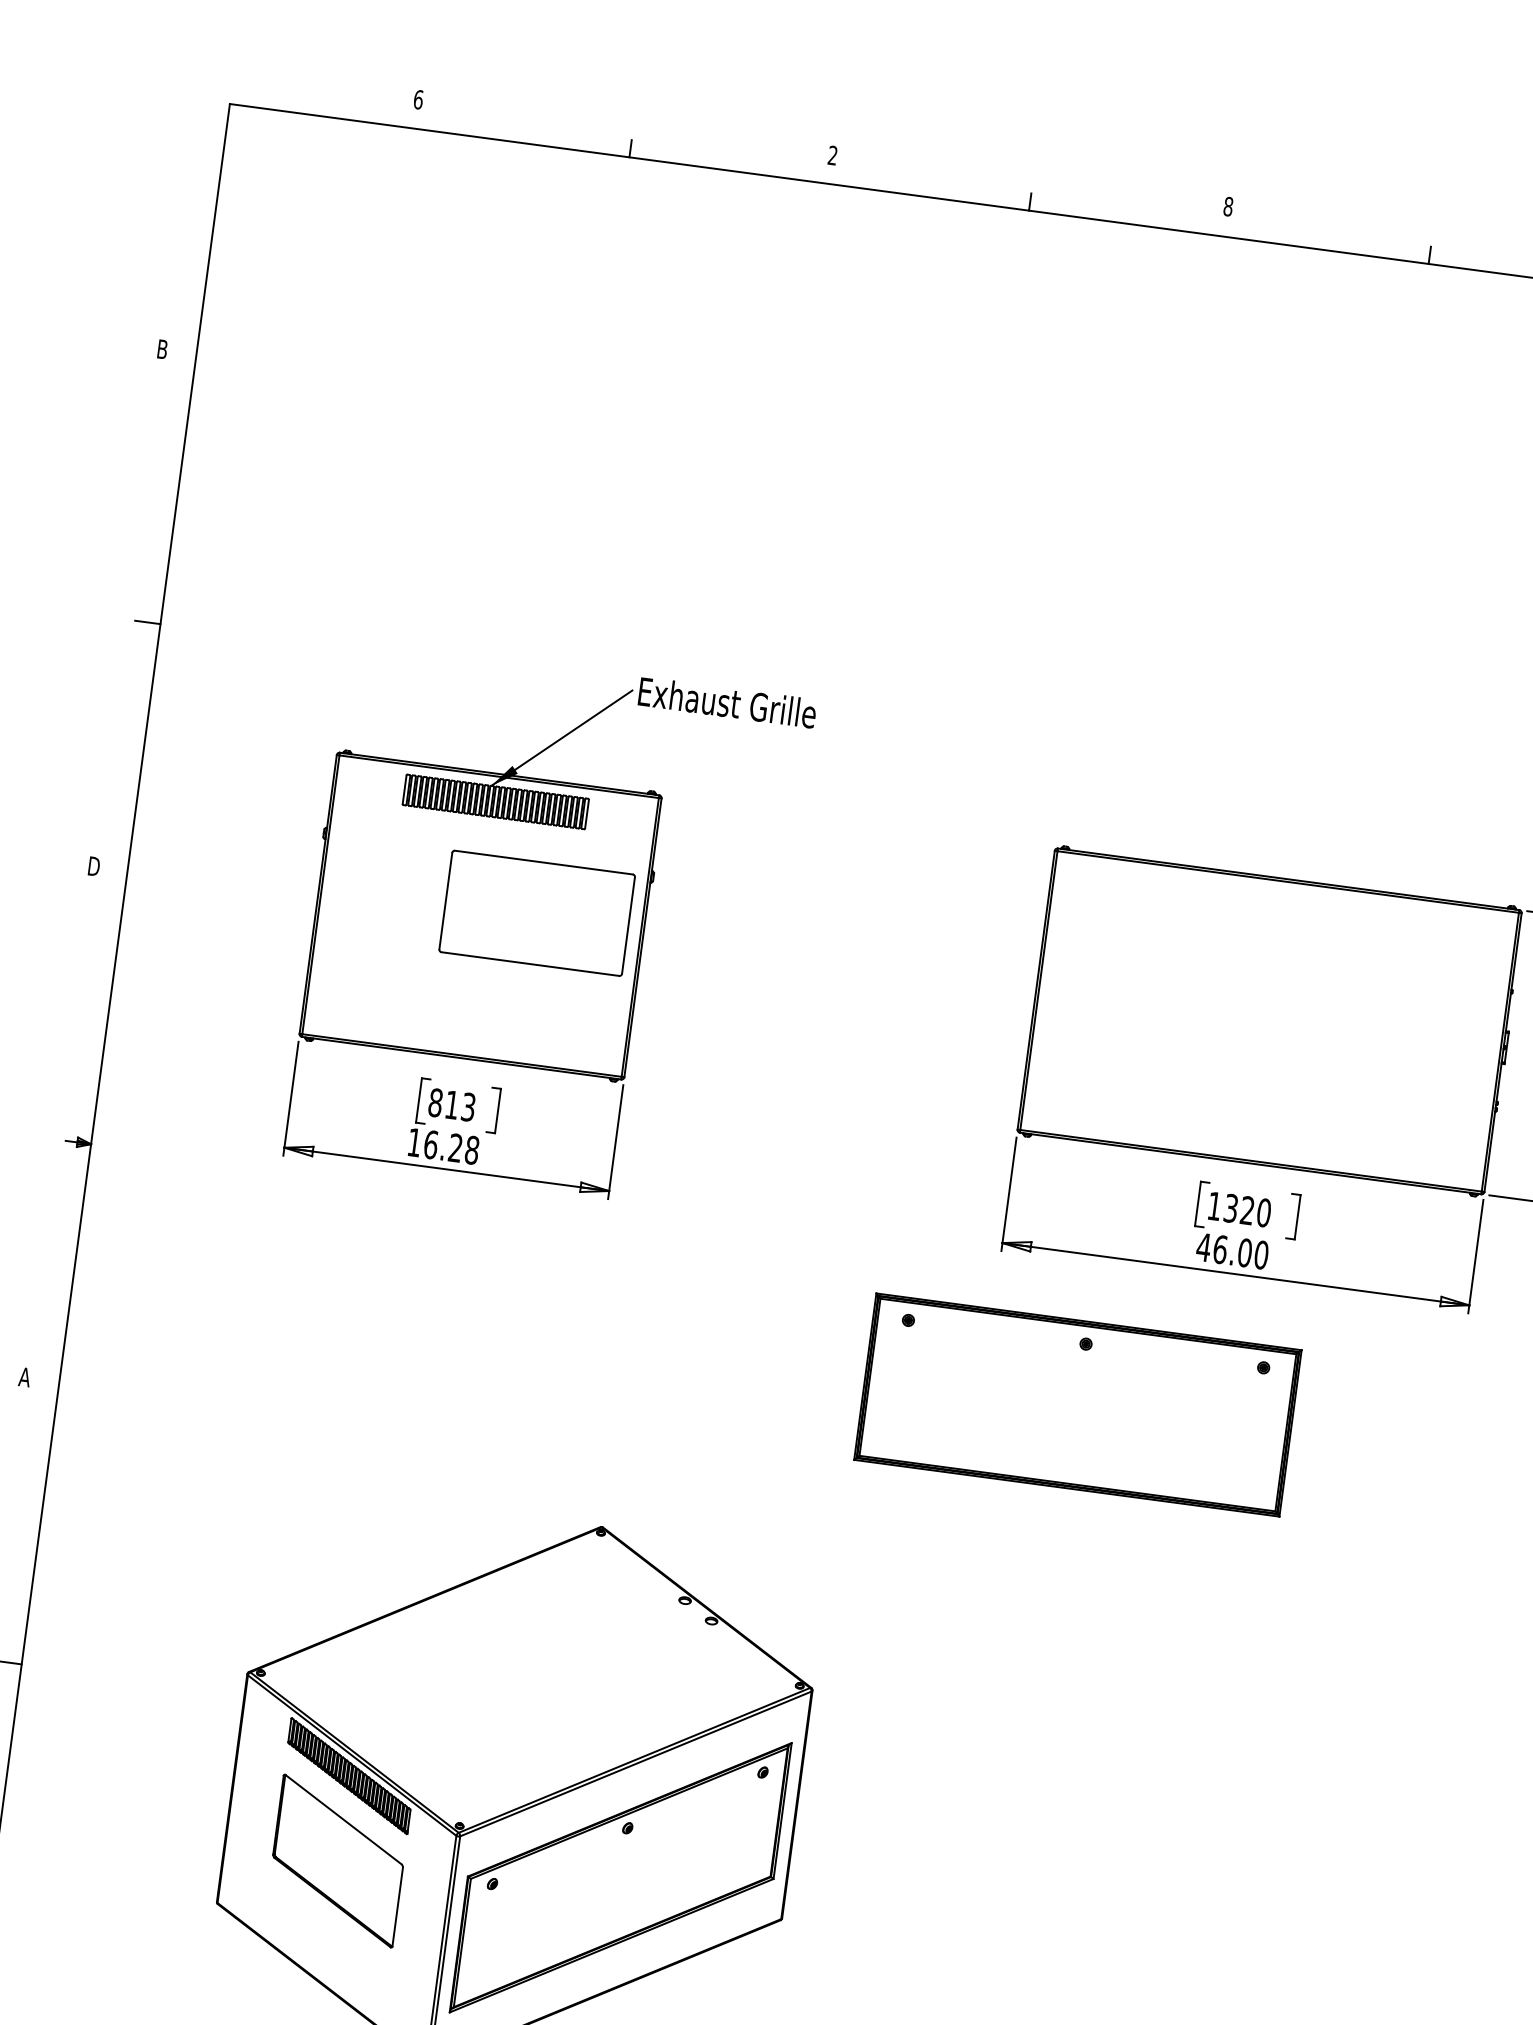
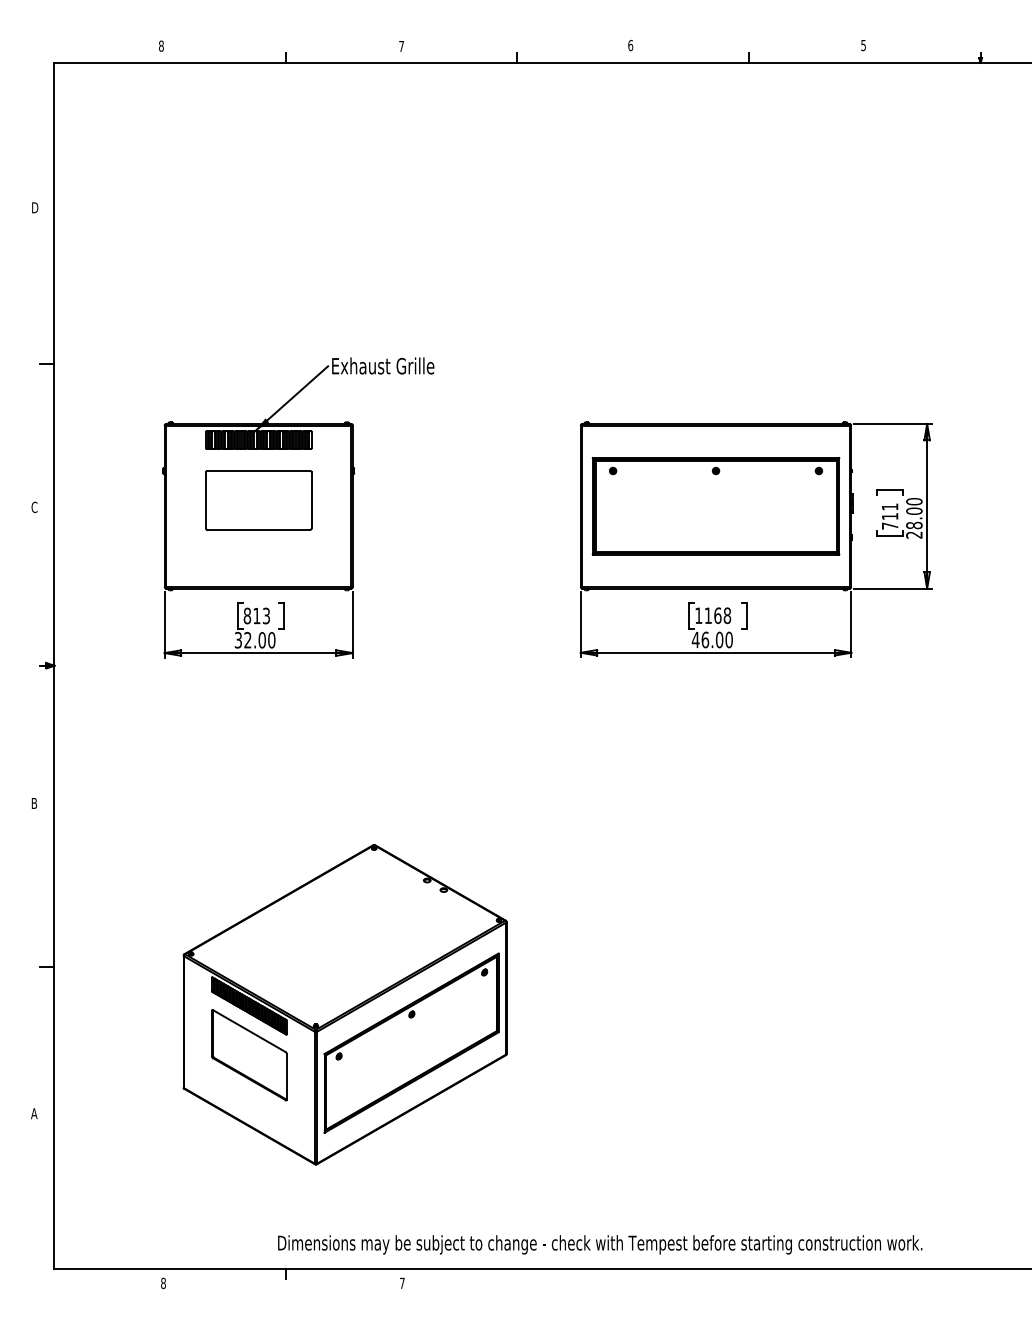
text: (418, 98) -> (161, 45), 6 -> 8
text: (832, 153) -> (401, 45), 2 -> 7
text: (1228, 206) -> (630, 45), 8 -> 6
text: (164, 349) -> (35, 207), B -> D
text: (93, 866) -> (34, 507), D -> C
part: (536, 913) -> (258, 500), moved
text: (442, 1144) -> (254, 639), 16.28 -> 32.00
text: (1247, 1210) -> (717, 615), 1320 -> 1168
text: (25, 1377) -> (34, 803), A -> B
part: (1076, 1405) -> (715, 506), moved

